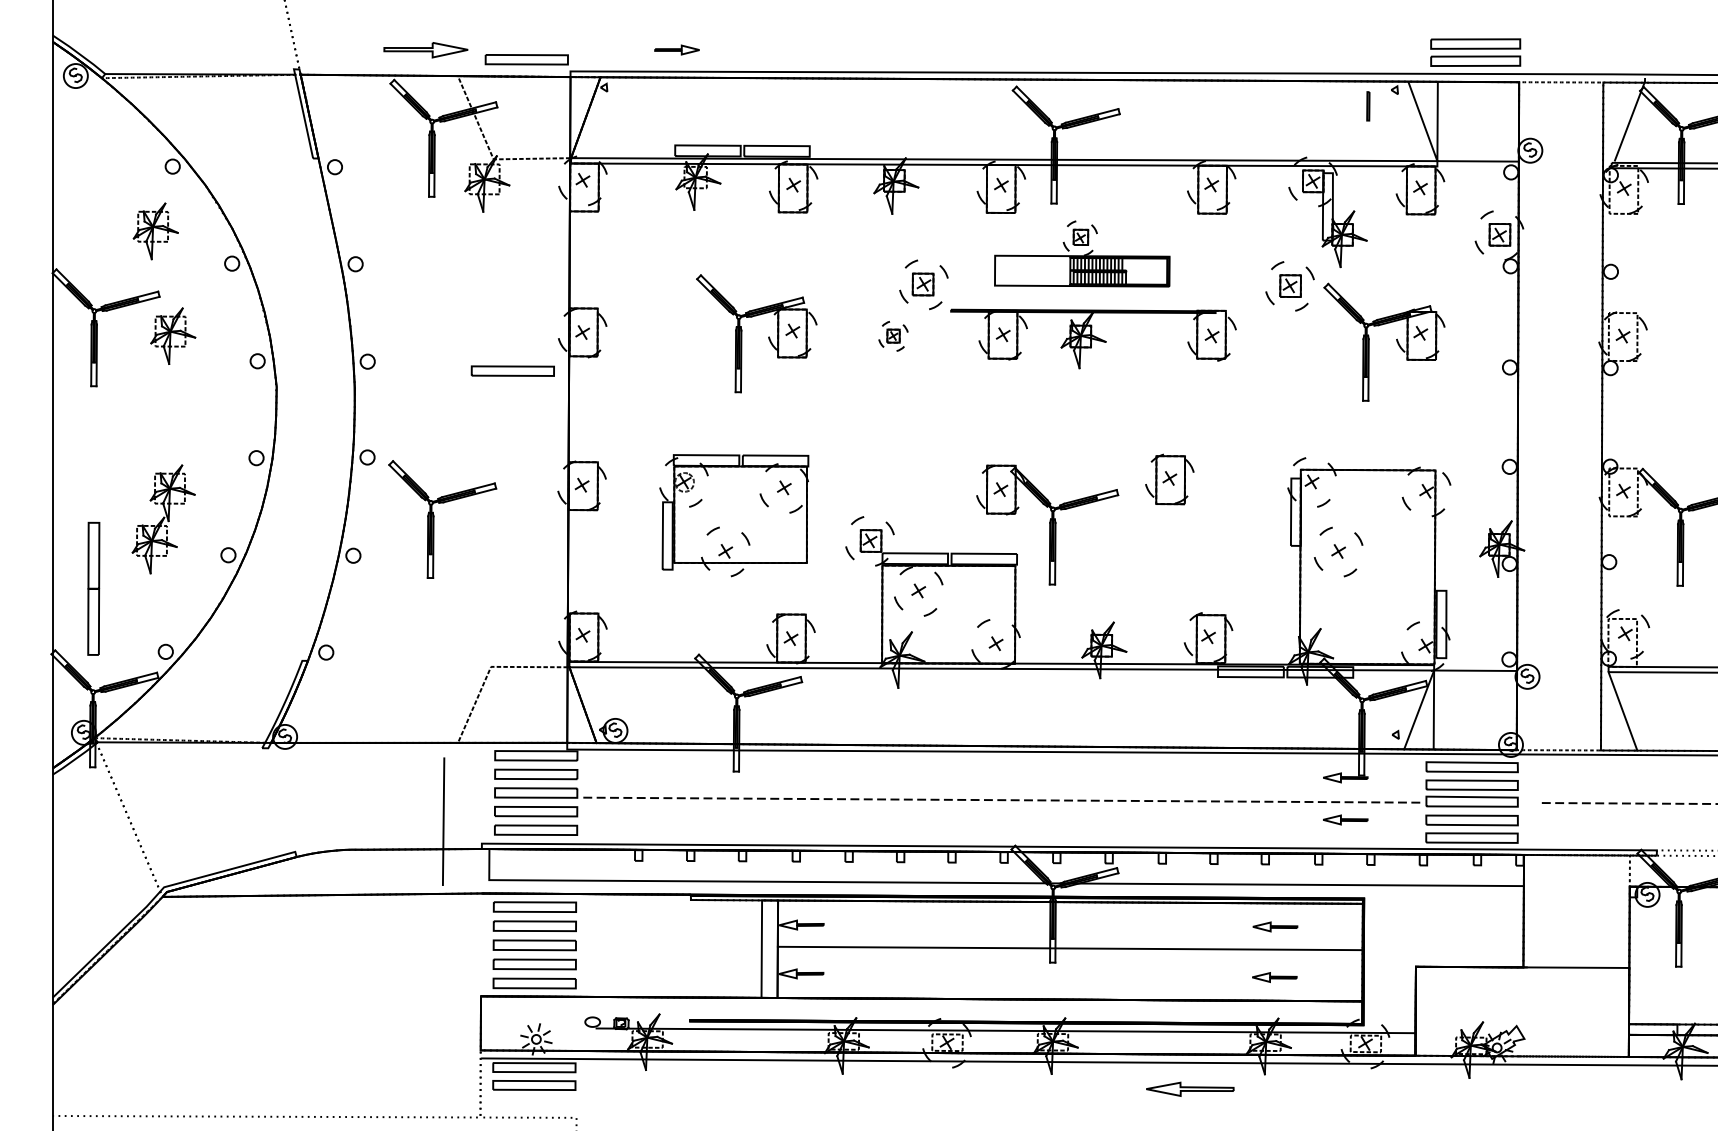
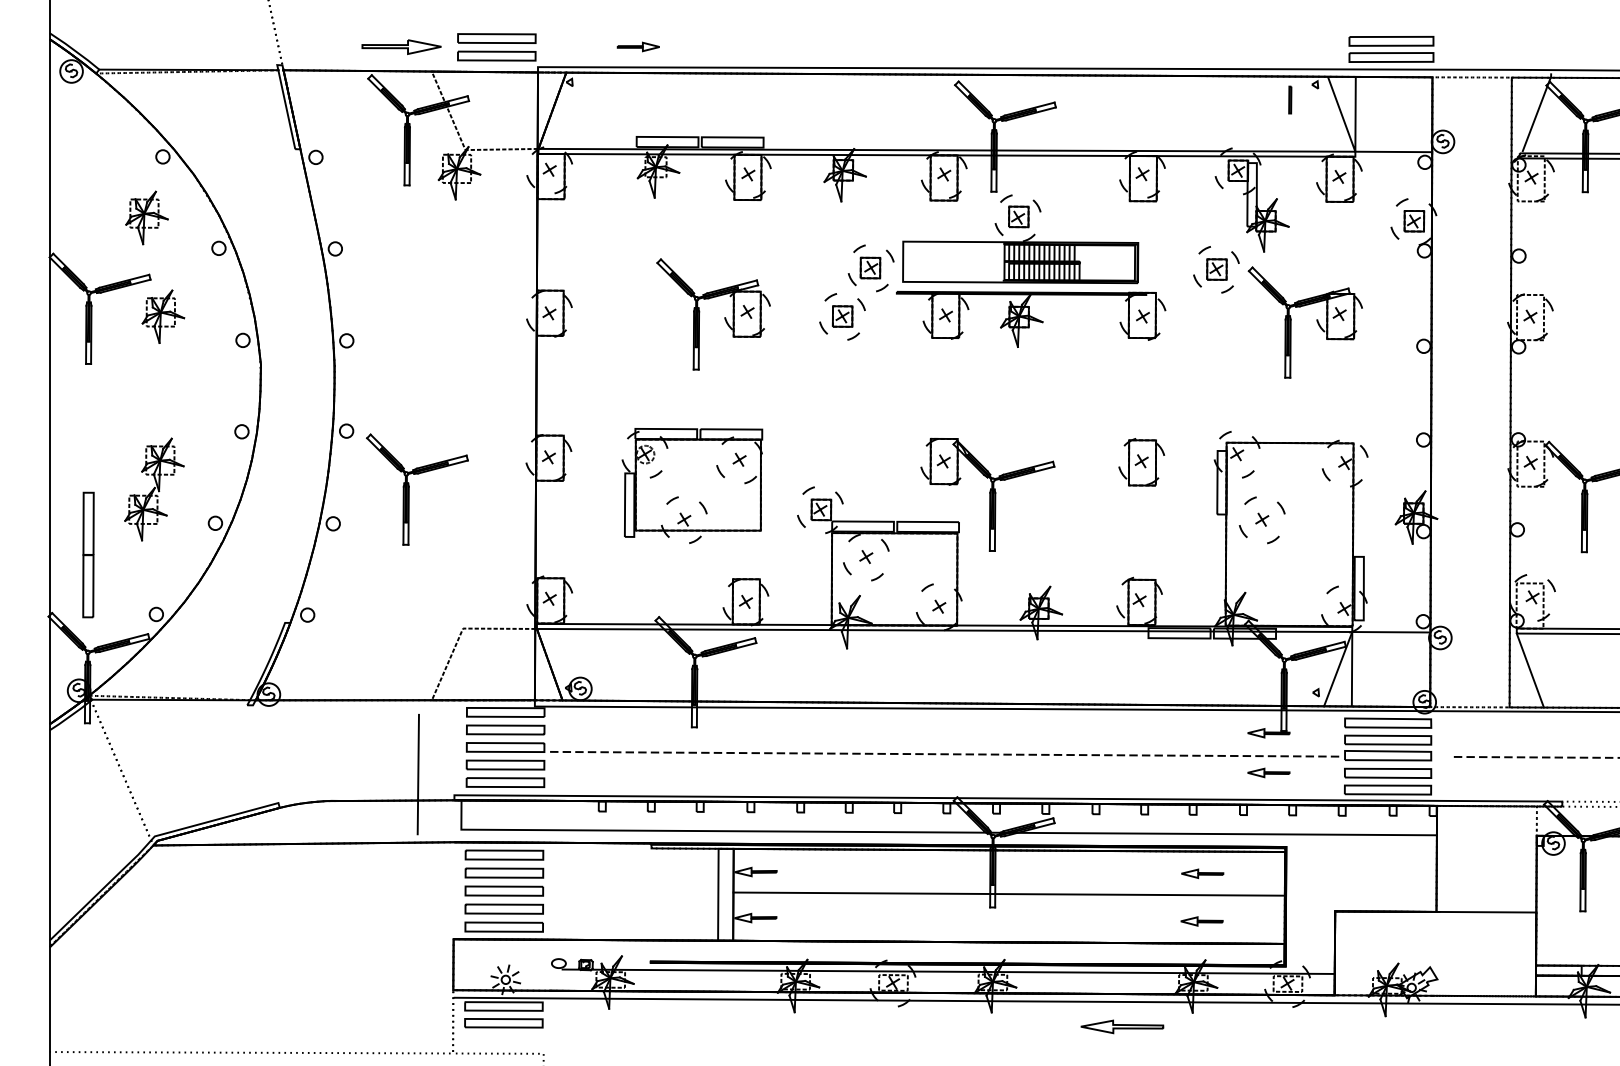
part: (1081, 253) -> (1019, 238), size x1.43
part: (893, 336) -> (842, 317), size x1.67
part: (512, 370) -> (496, 37), moved
part: (1169, 479) -> (1141, 462), moved

